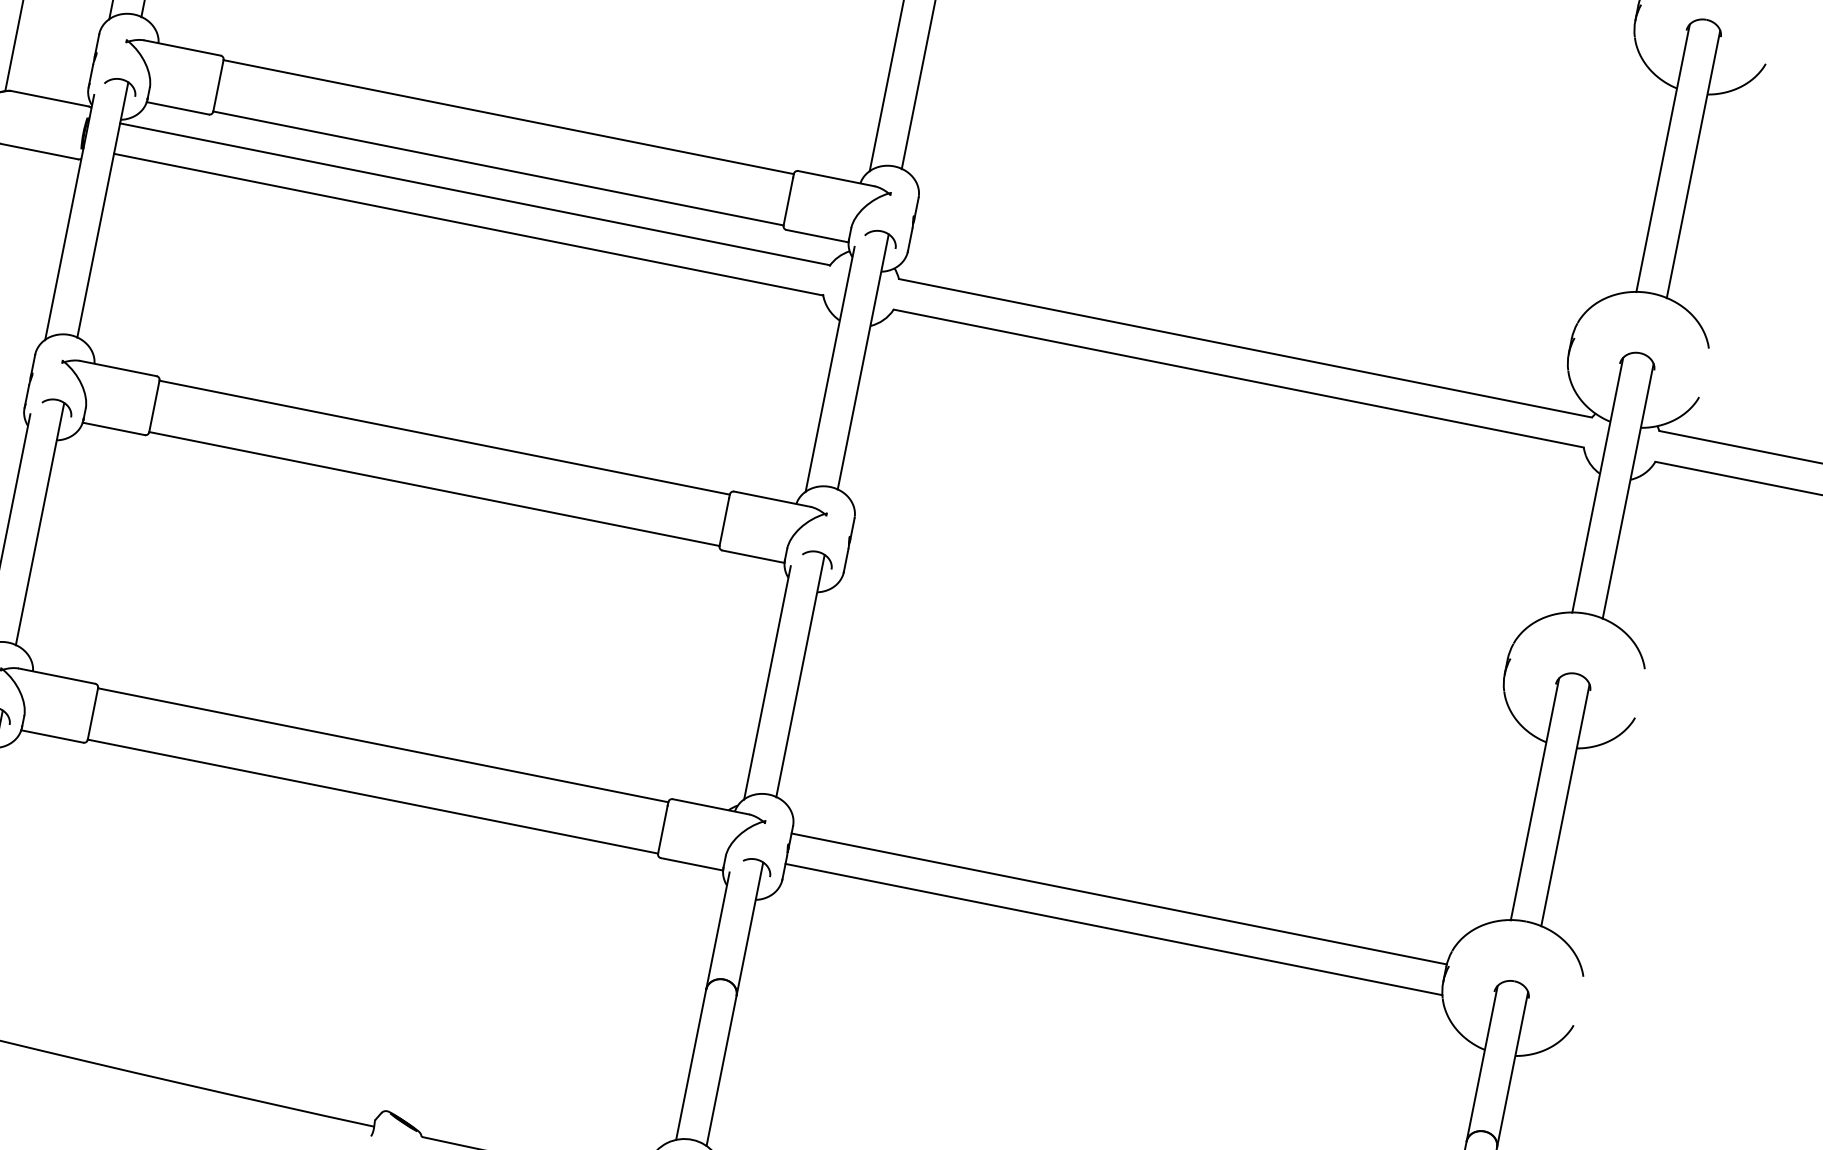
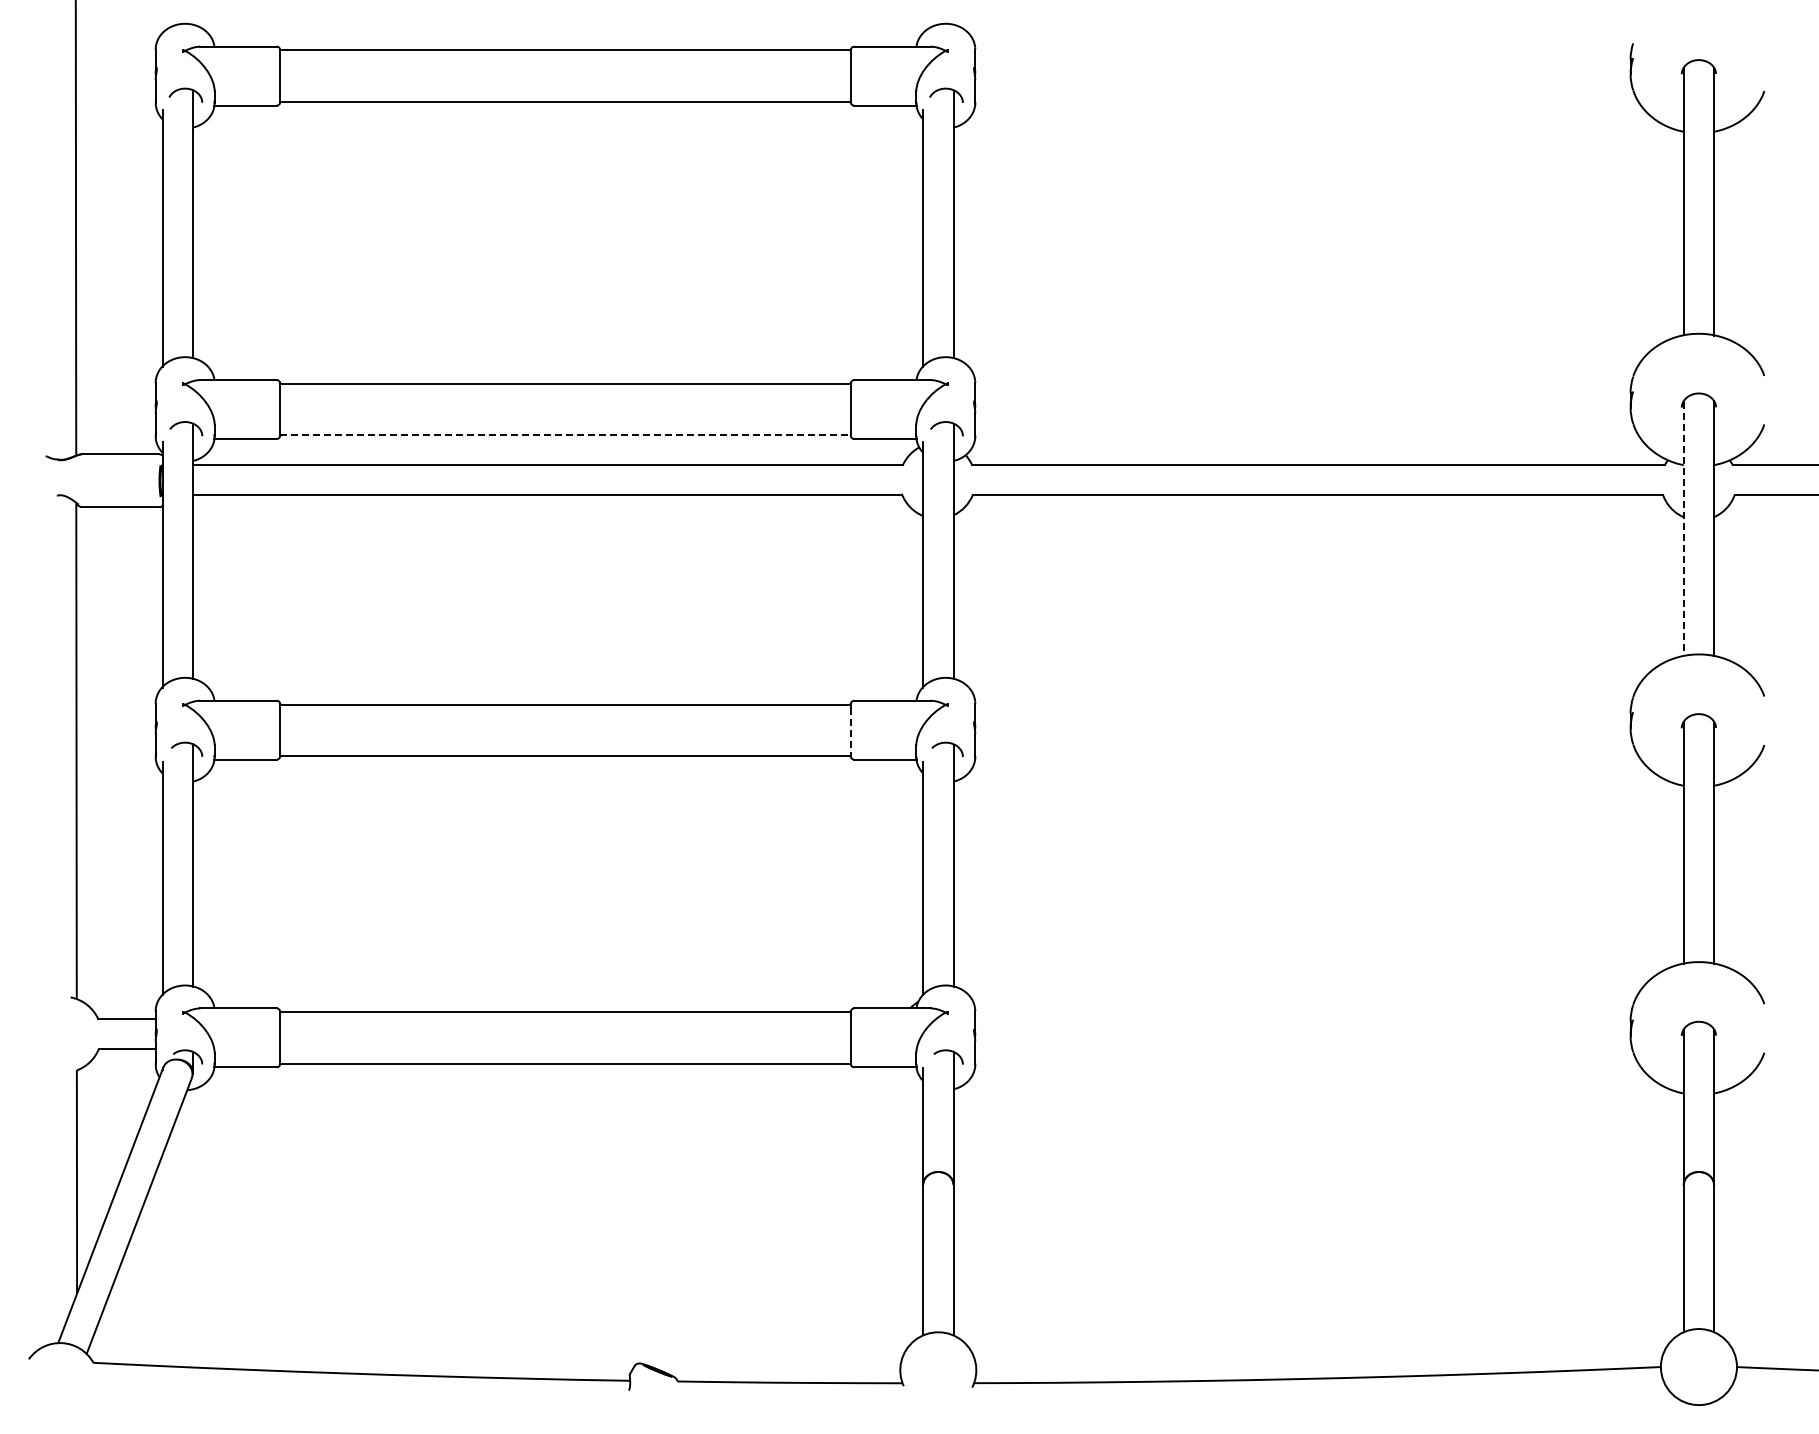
line: (498, 168) -> (565, 435), solid -> dashed
line: (1597, 486) -> (1683, 529), solid -> dashed
line: (724, 522) -> (850, 732), solid -> dashed
line: (1118, 898) -> (1302, 1018), removed
line: (1113, 928) -> (1303, 1048), removed

